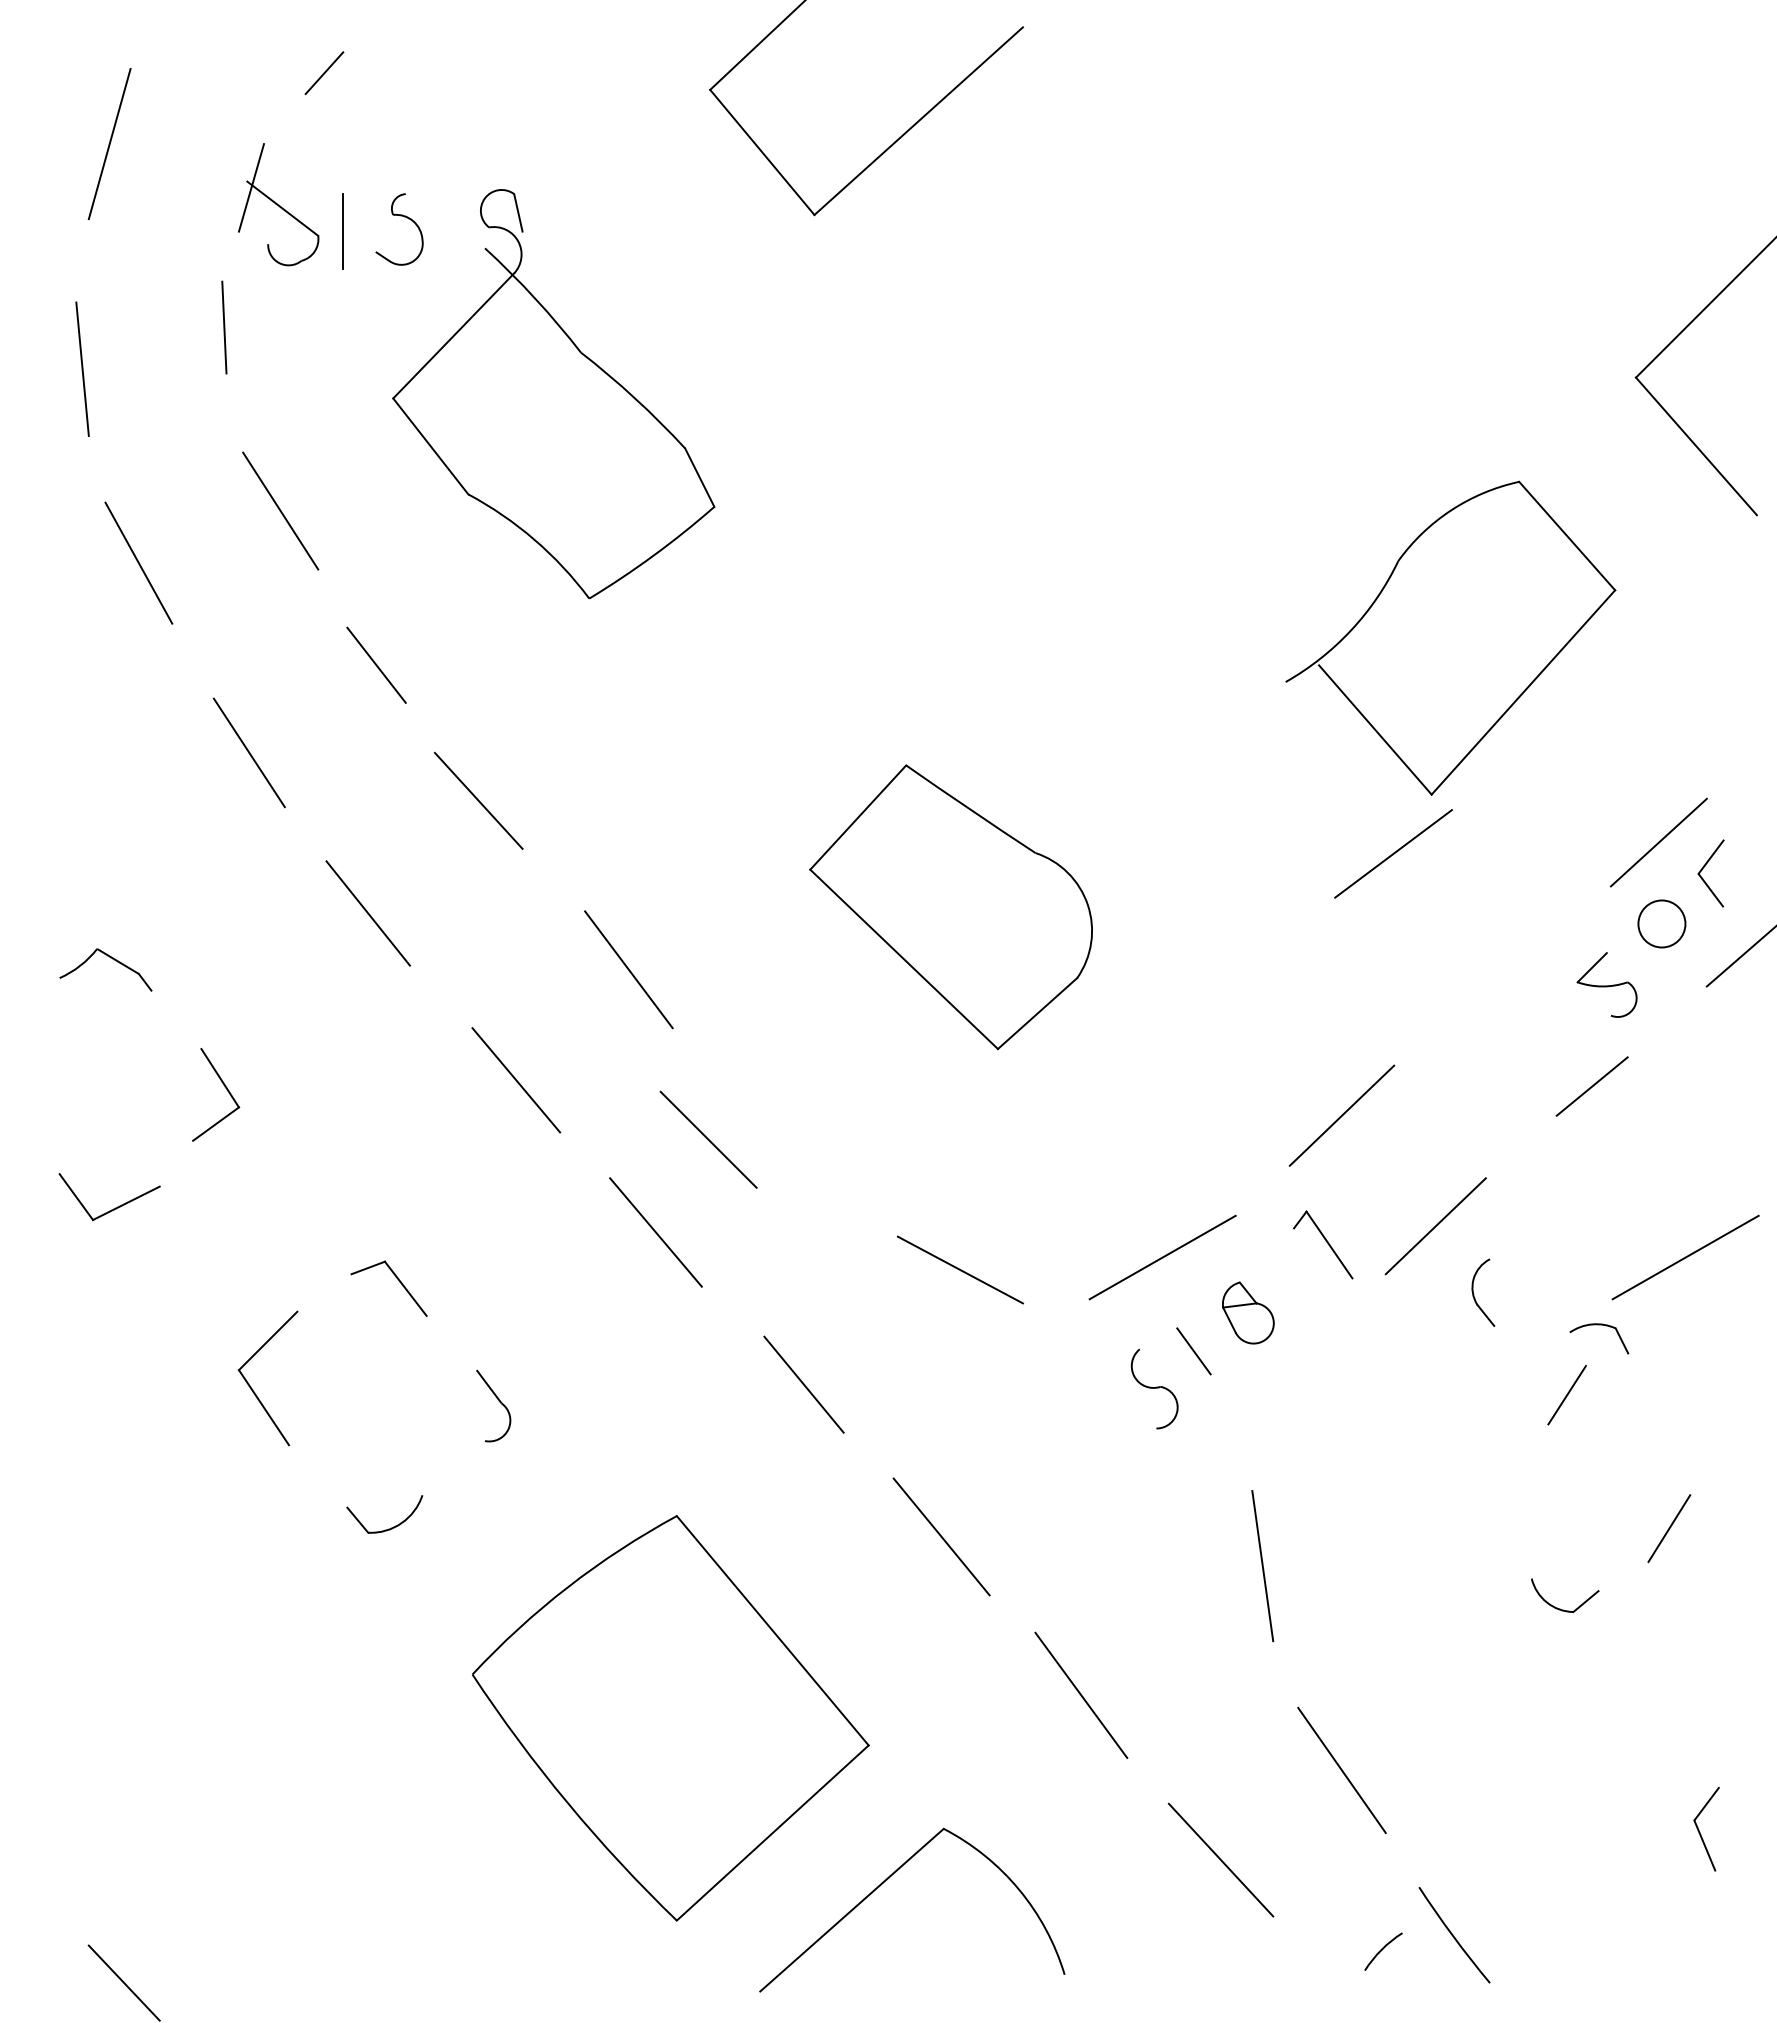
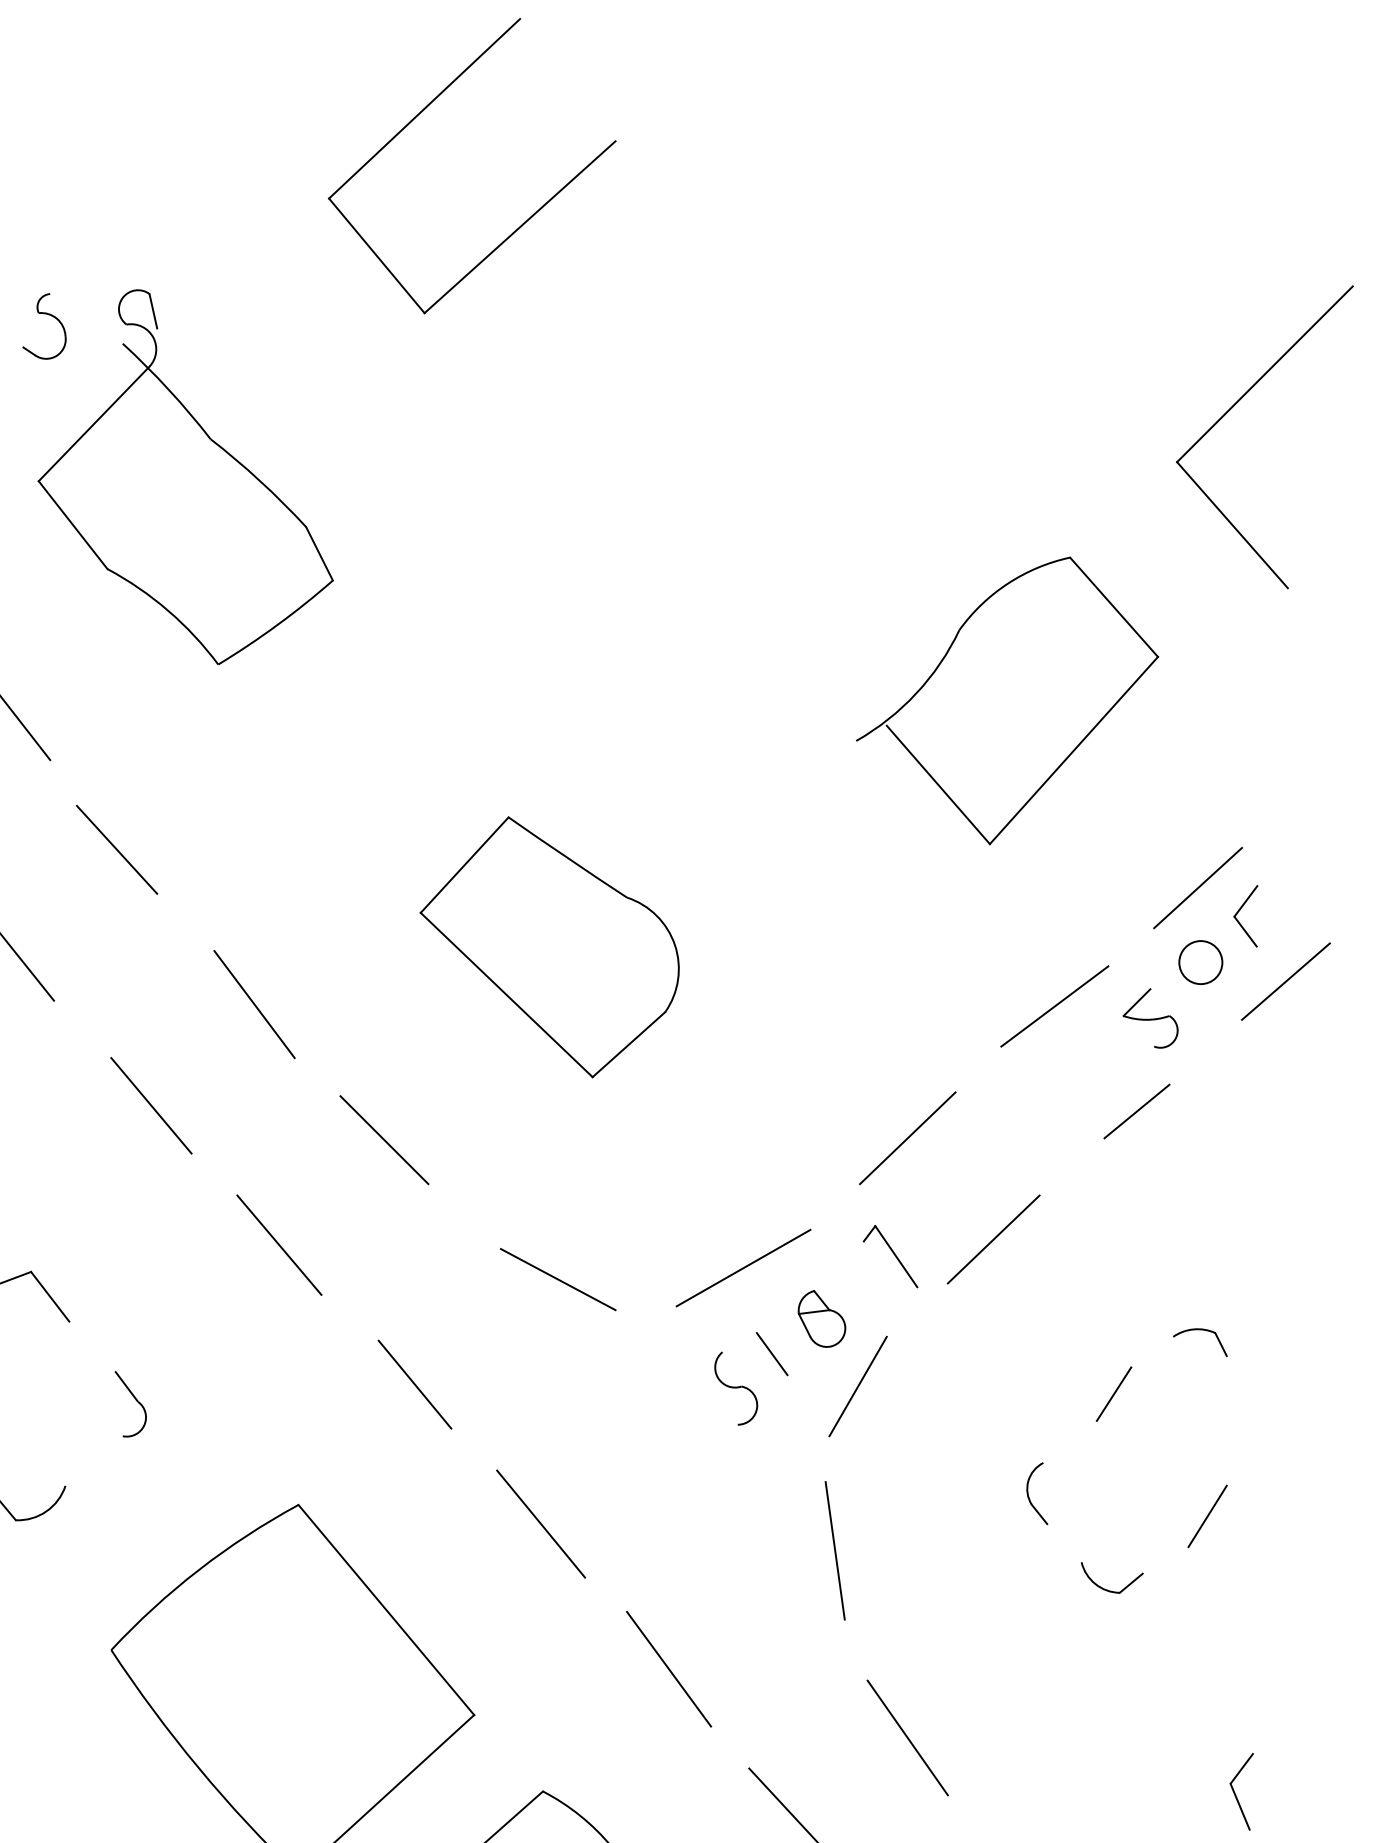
line: (1393, 853) -> (1054, 1006), moved
line: (708, 1139) -> (384, 1139), moved
line: (1685, 1257) -> (1222, 1268), removed
part: (1474, 1294) -> (1029, 1495), moved
part: (1599, 1325) -> (1200, 1330), moved
line: (1287, 1386) -> (857, 1386), added

